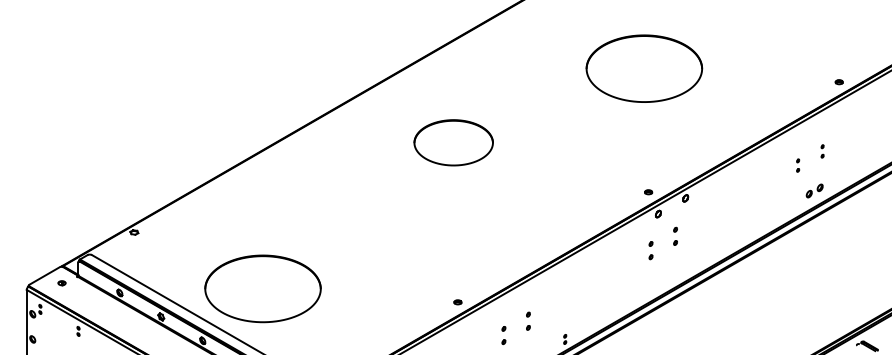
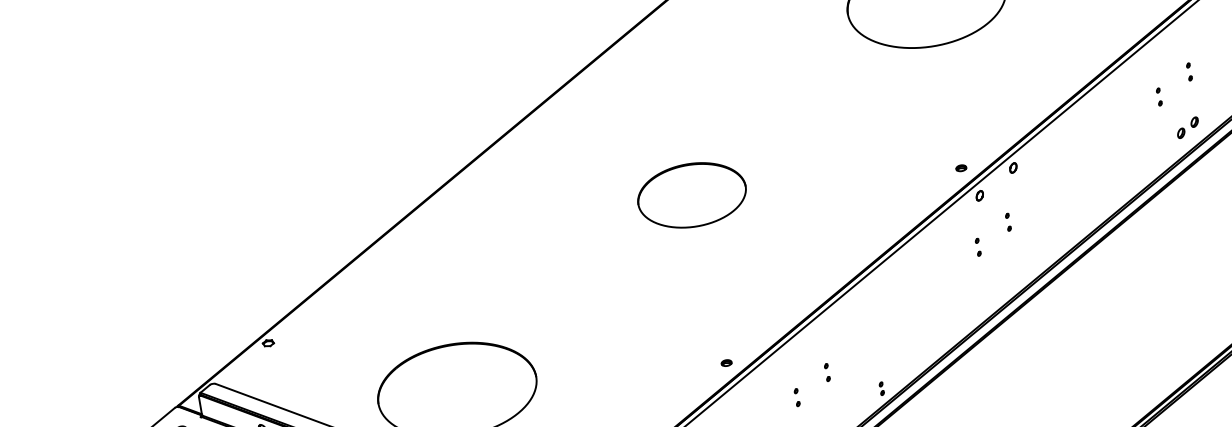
part: (453, 142) -> (691, 195), moved
part: (675, 236) -> (1008, 222), size x0.71
part: (650, 250) -> (977, 247), size x0.71
part: (528, 321) -> (827, 372), size x0.71
part: (503, 335) -> (796, 397), size x0.71

